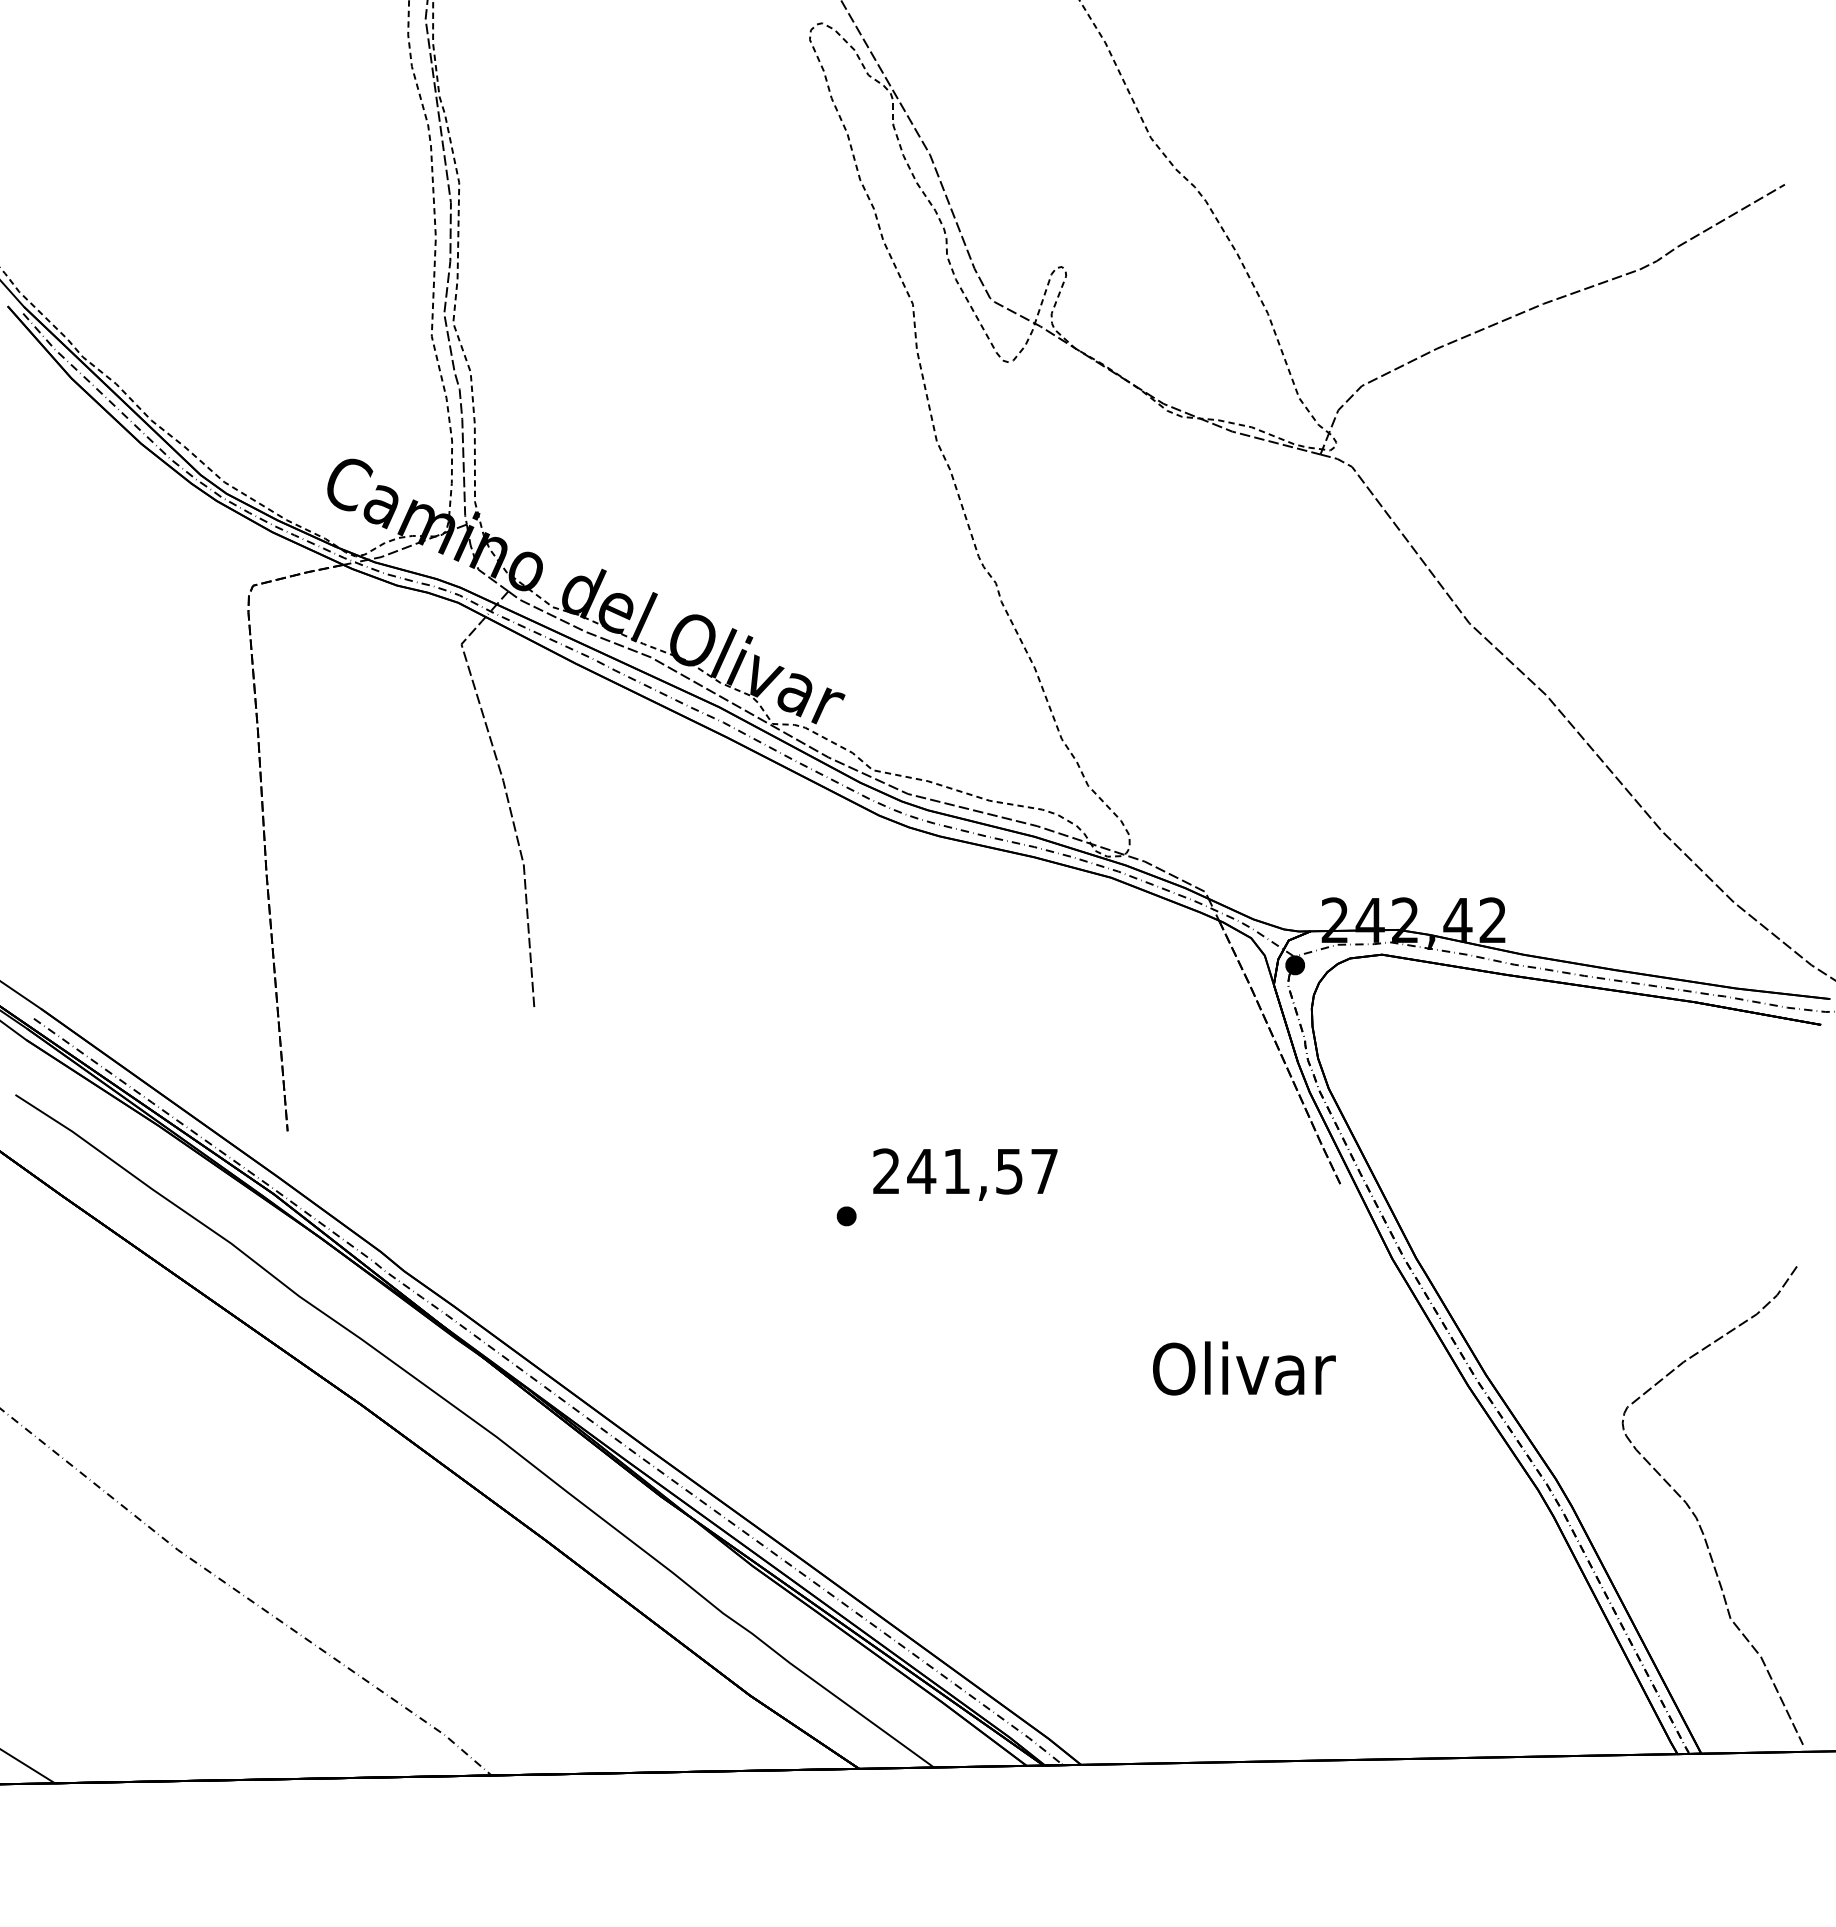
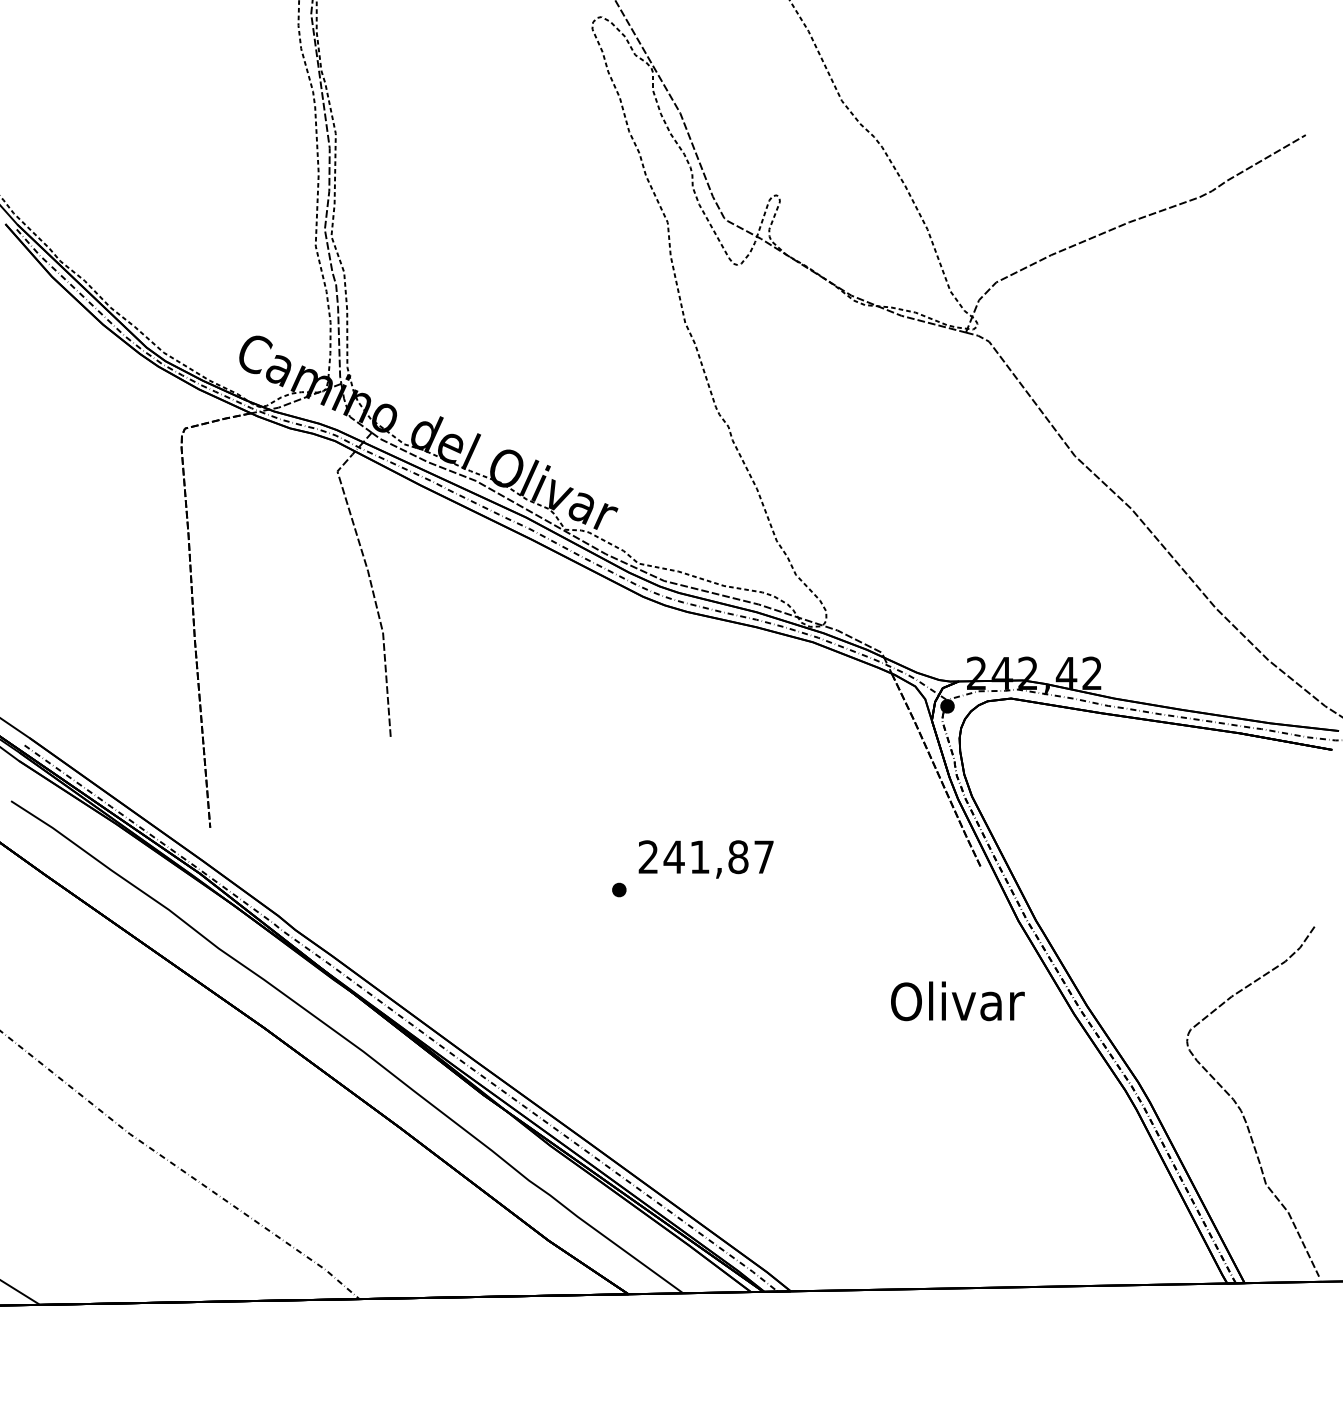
text: (1009, 1171) -> (738, 857), 241,57 -> 241,87
text: (1244, 1368) -> (957, 1001), moved

